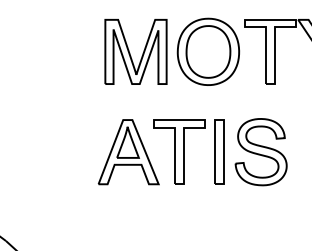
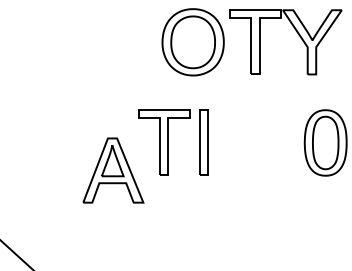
part: (135, 52) -> (120, 42), removed
part: (128, 152) -> (113, 170), moved
part: (260, 152) -> (245, 142), removed

